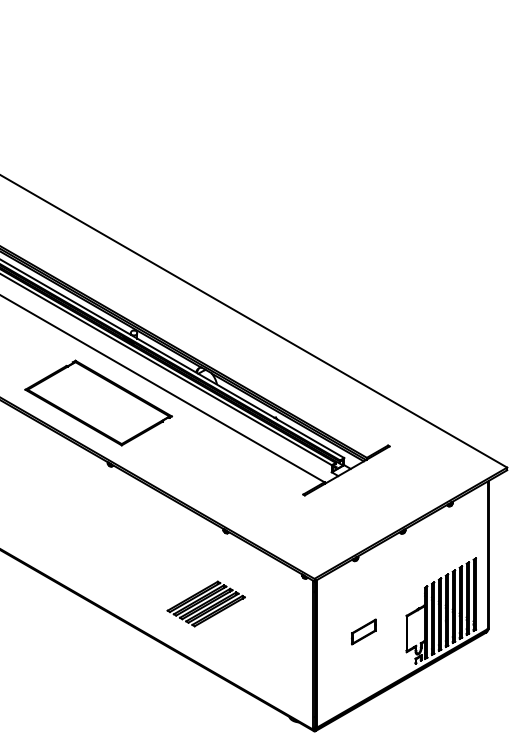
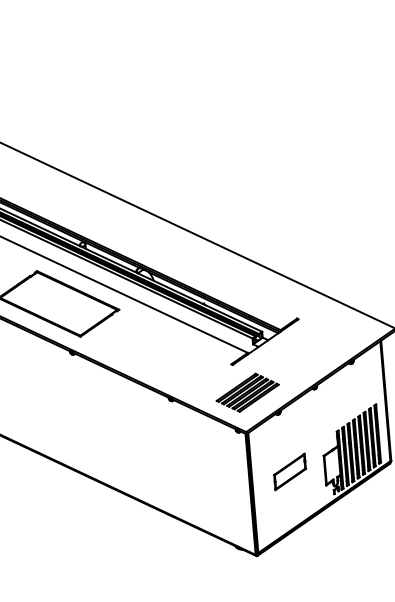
part: (205, 603) -> (247, 392), moved
part: (363, 631) -> (289, 471), size x1.67

